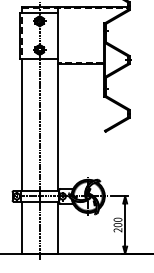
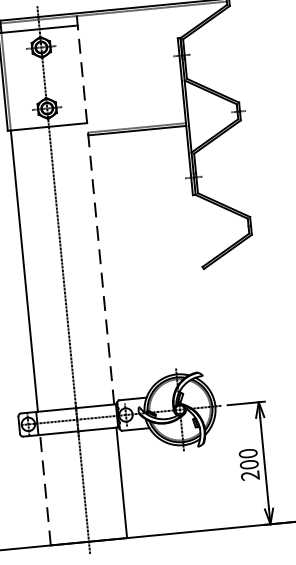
line: (57, 98) -> (94, 208), solid -> dashed
line: (21, 227) -> (44, 489), solid -> dashed

